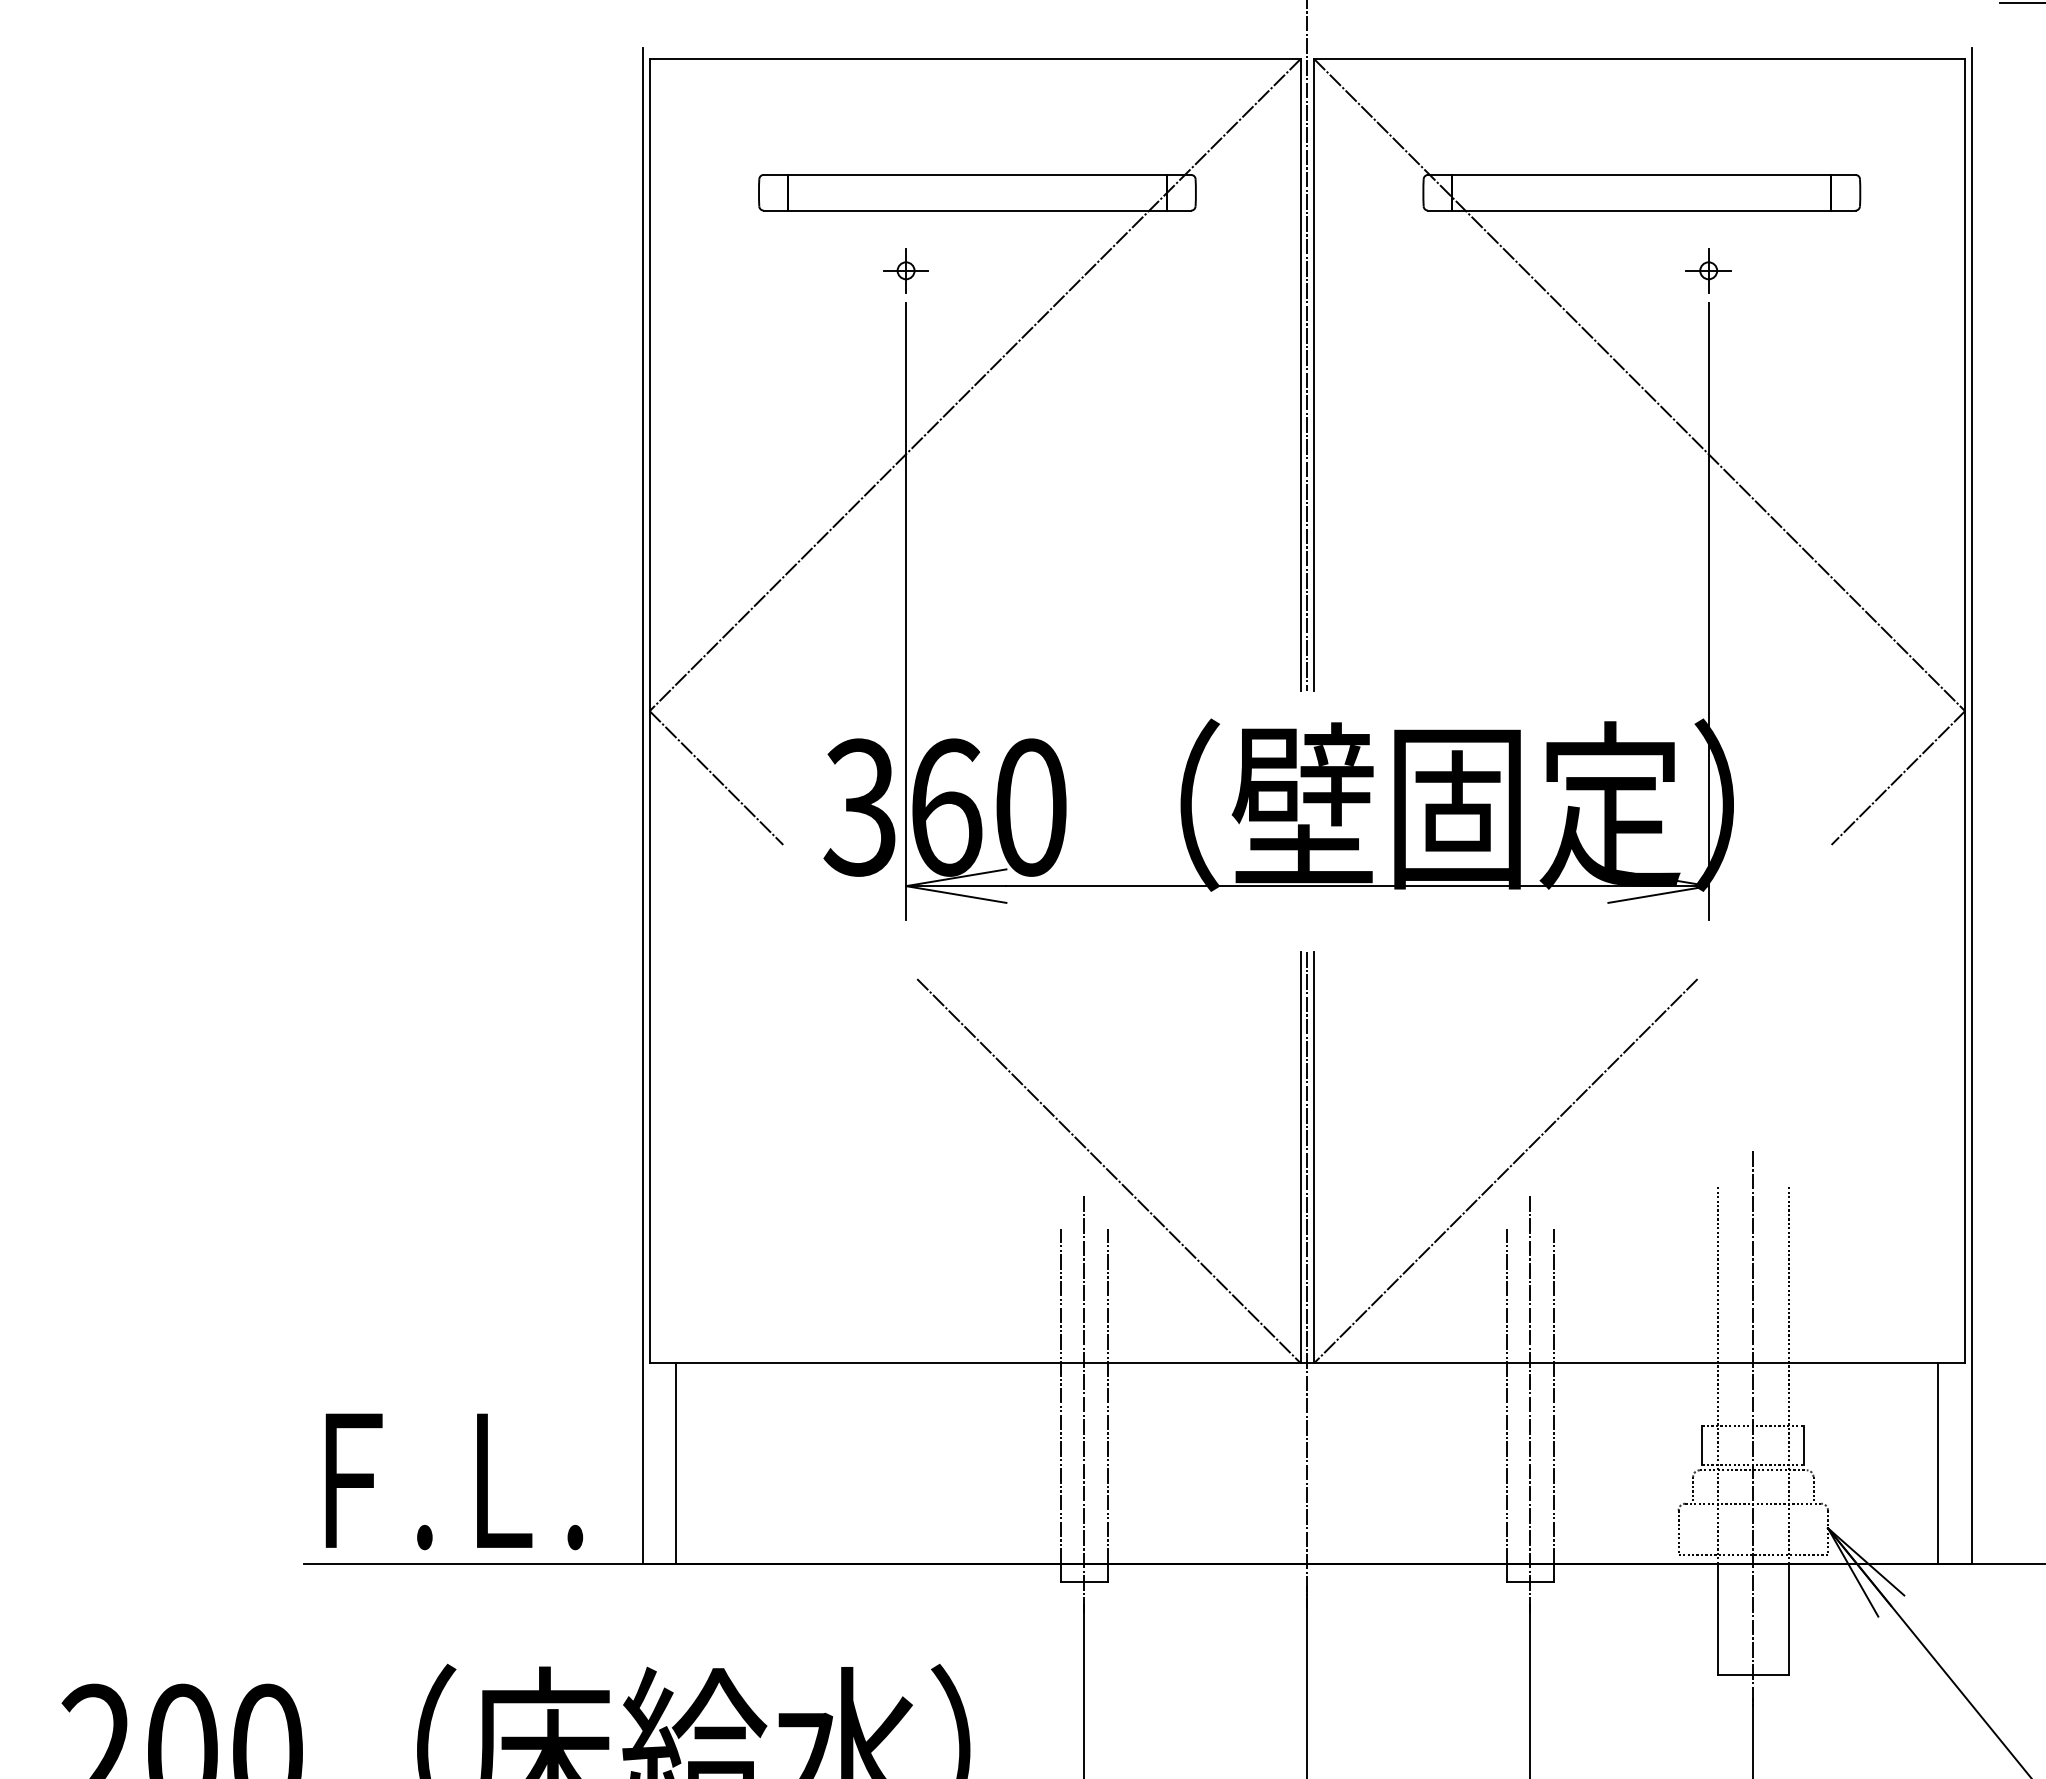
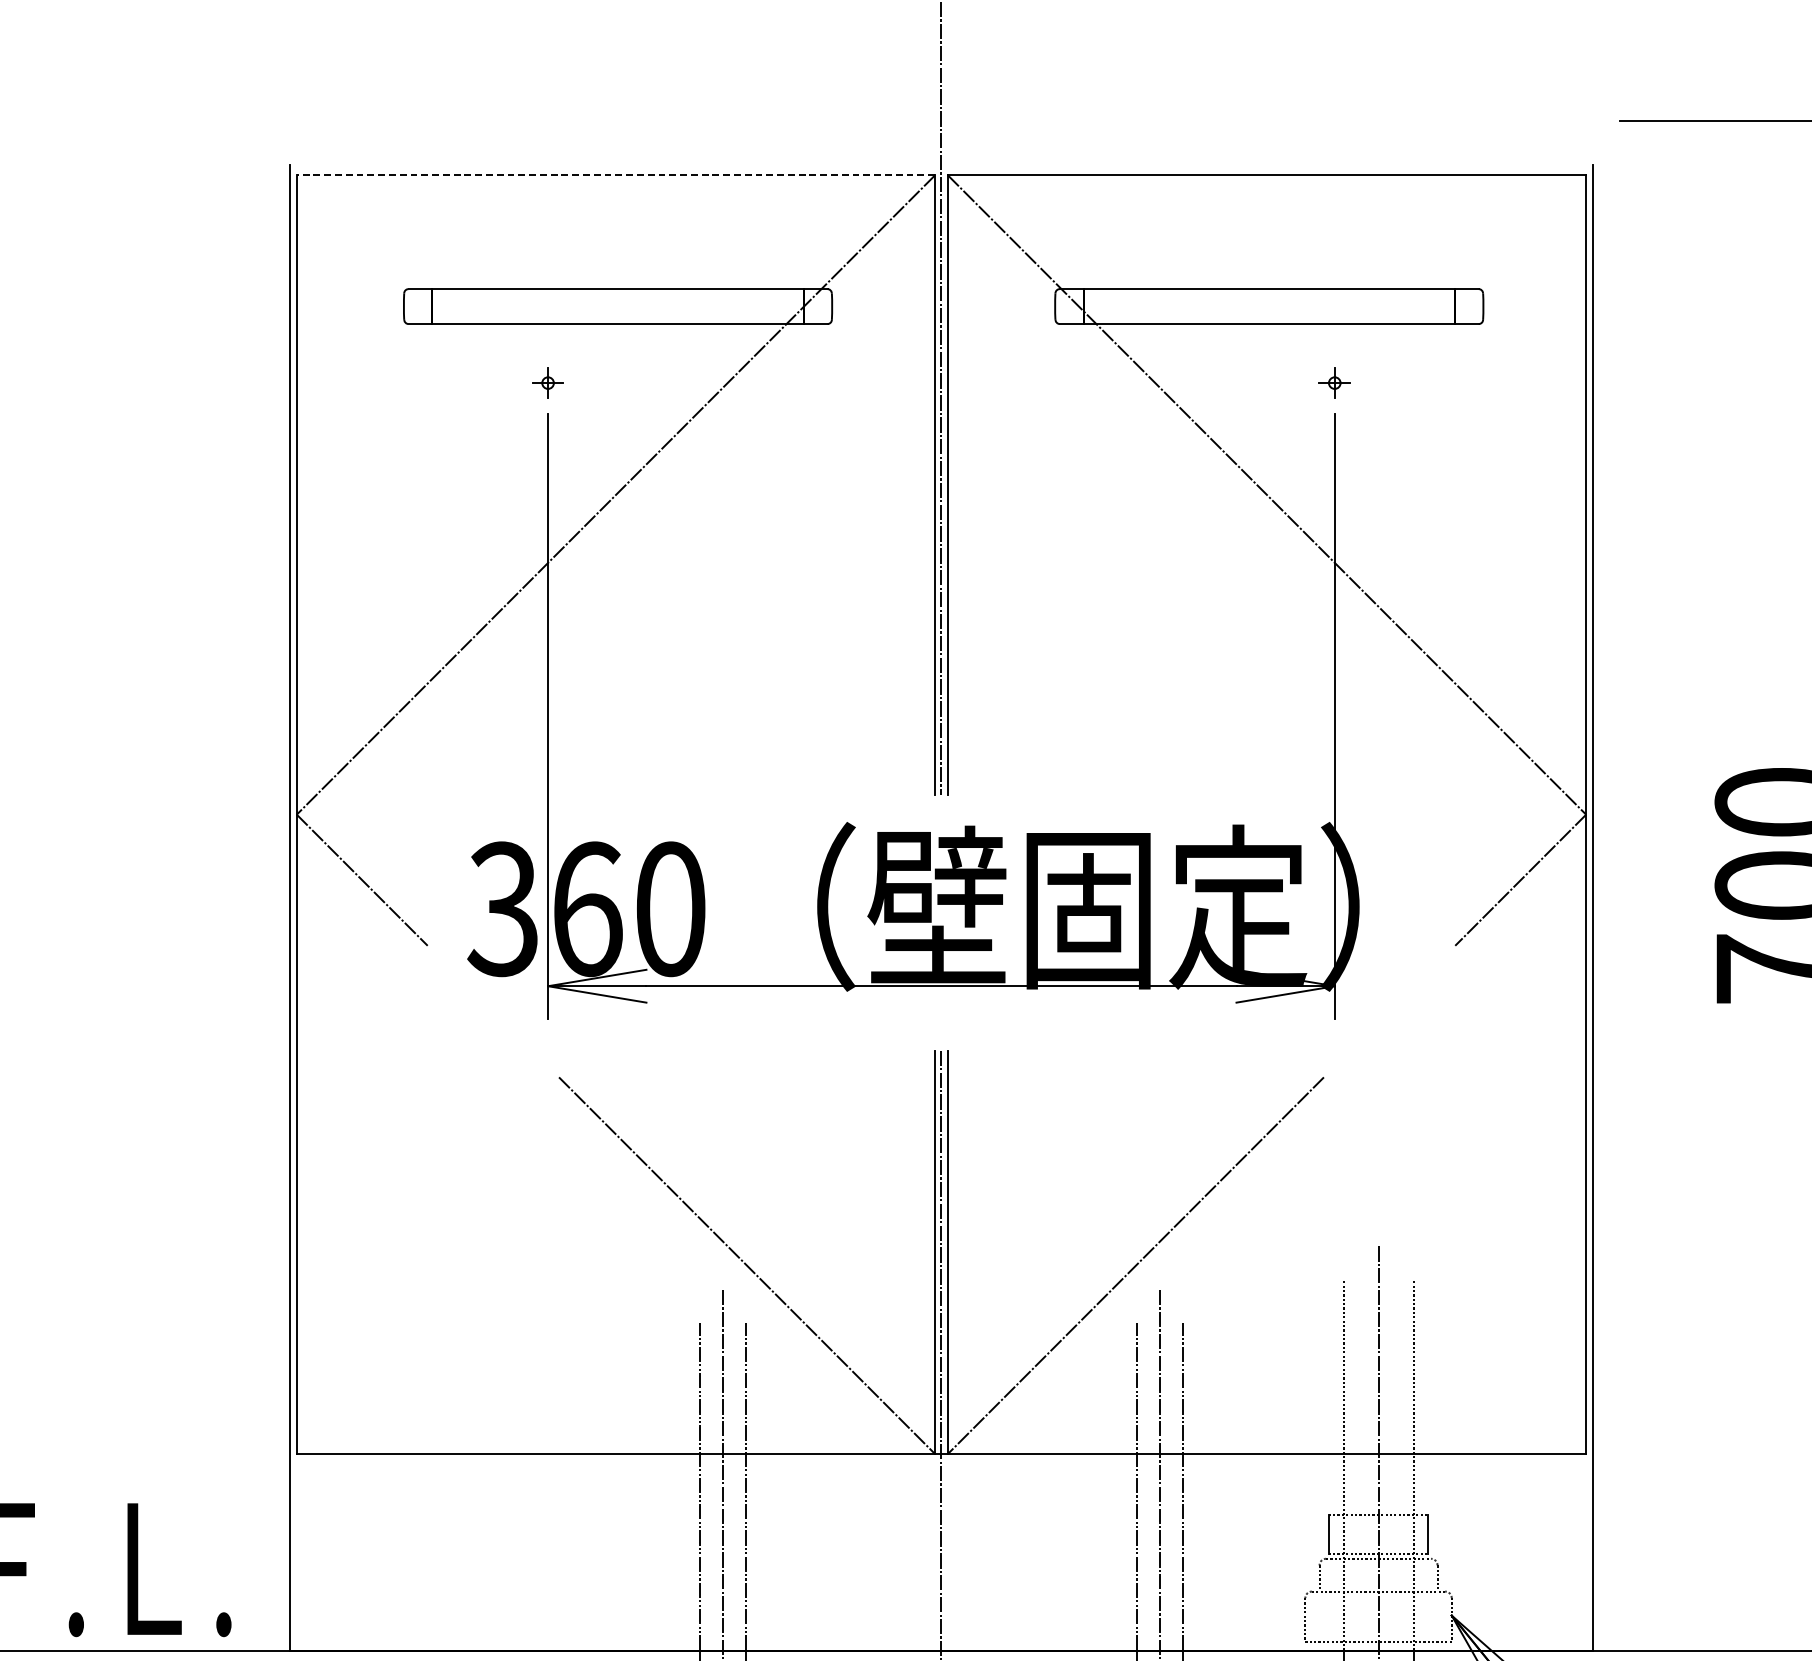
line: (975, 59) -> (616, 175), solid -> dashed
part: (905, 270) -> (547, 382), size x0.7
part: (1708, 270) -> (1334, 382), size x0.7
line: (676, 1463) -> (323, 1552), removed
line: (1938, 1463) -> (1560, 1552), removed

